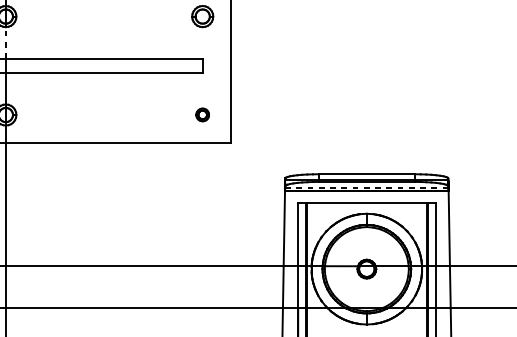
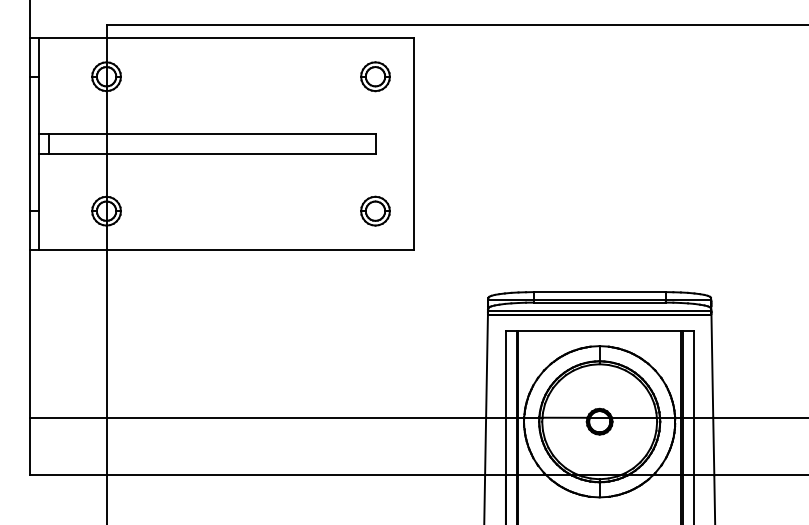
line: (5, 42) -> (106, 112), dashed -> solid
part: (202, 114) -> (375, 210), size x1.67
line: (366, 187) -> (599, 310), dashed -> solid

